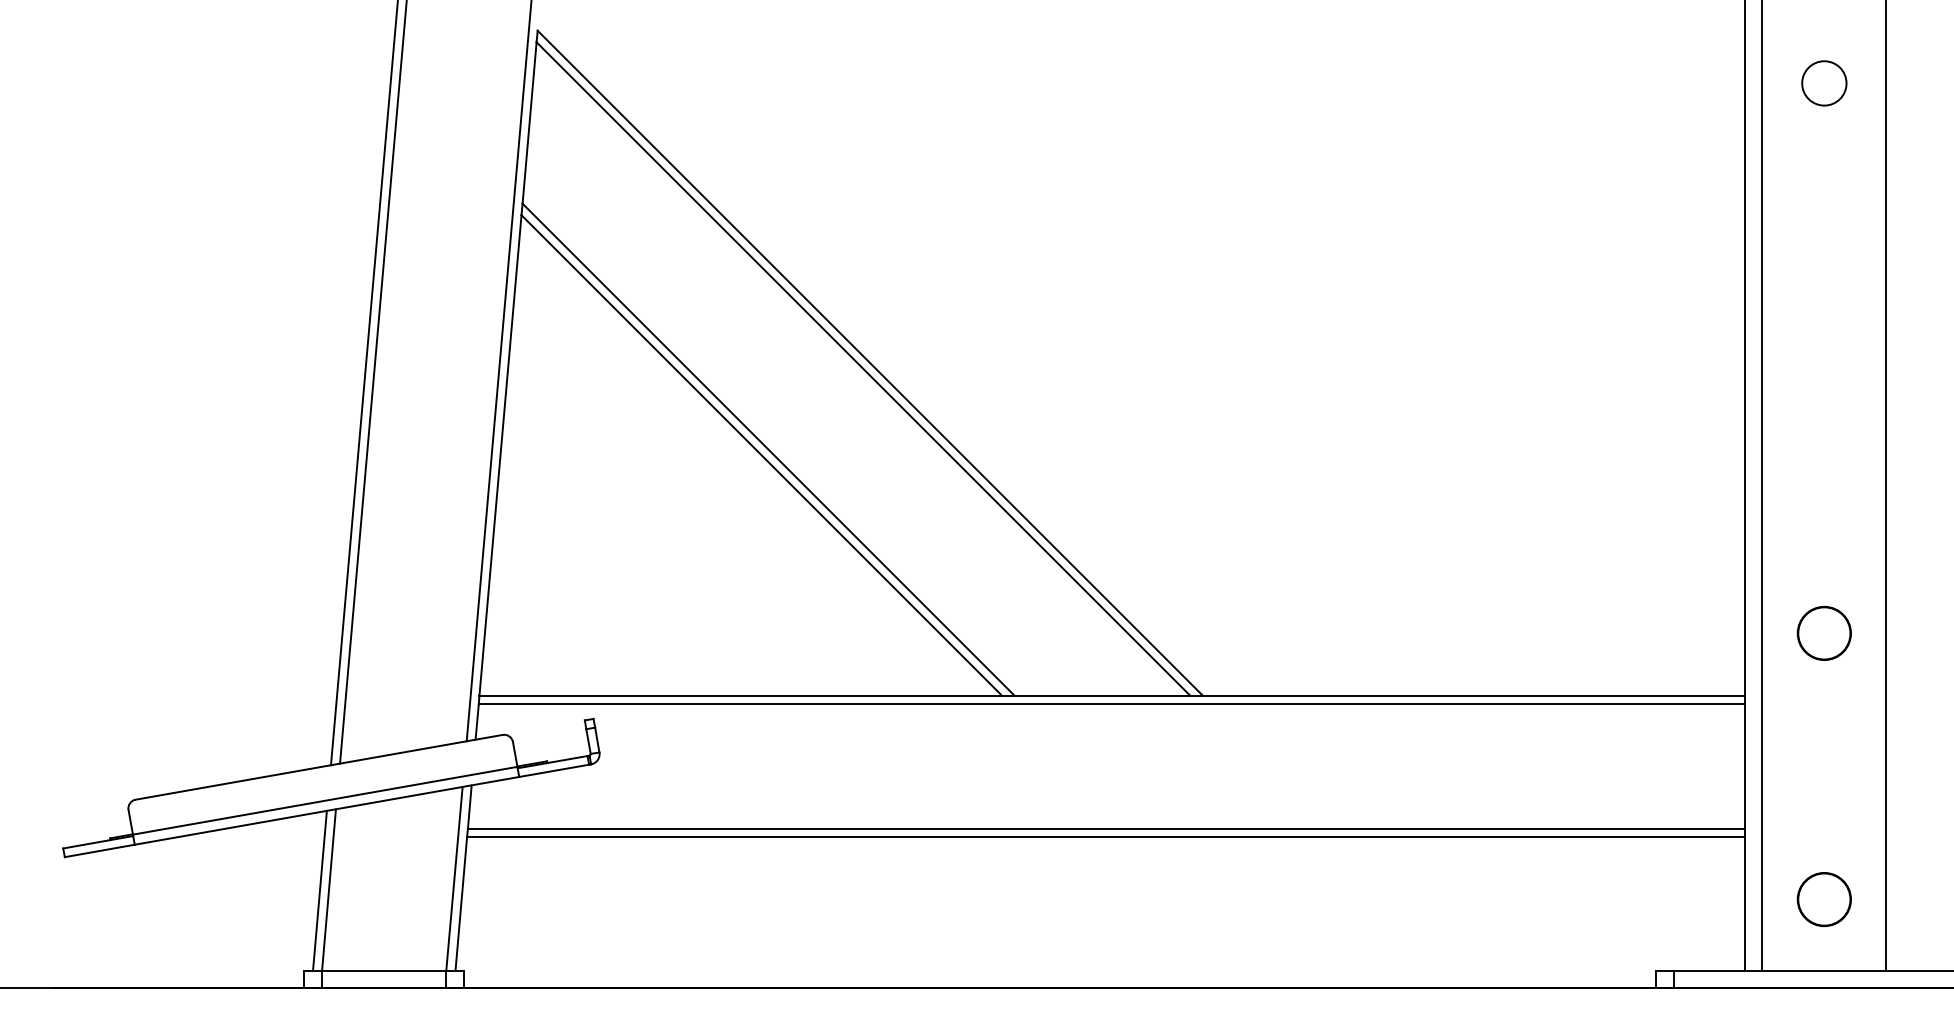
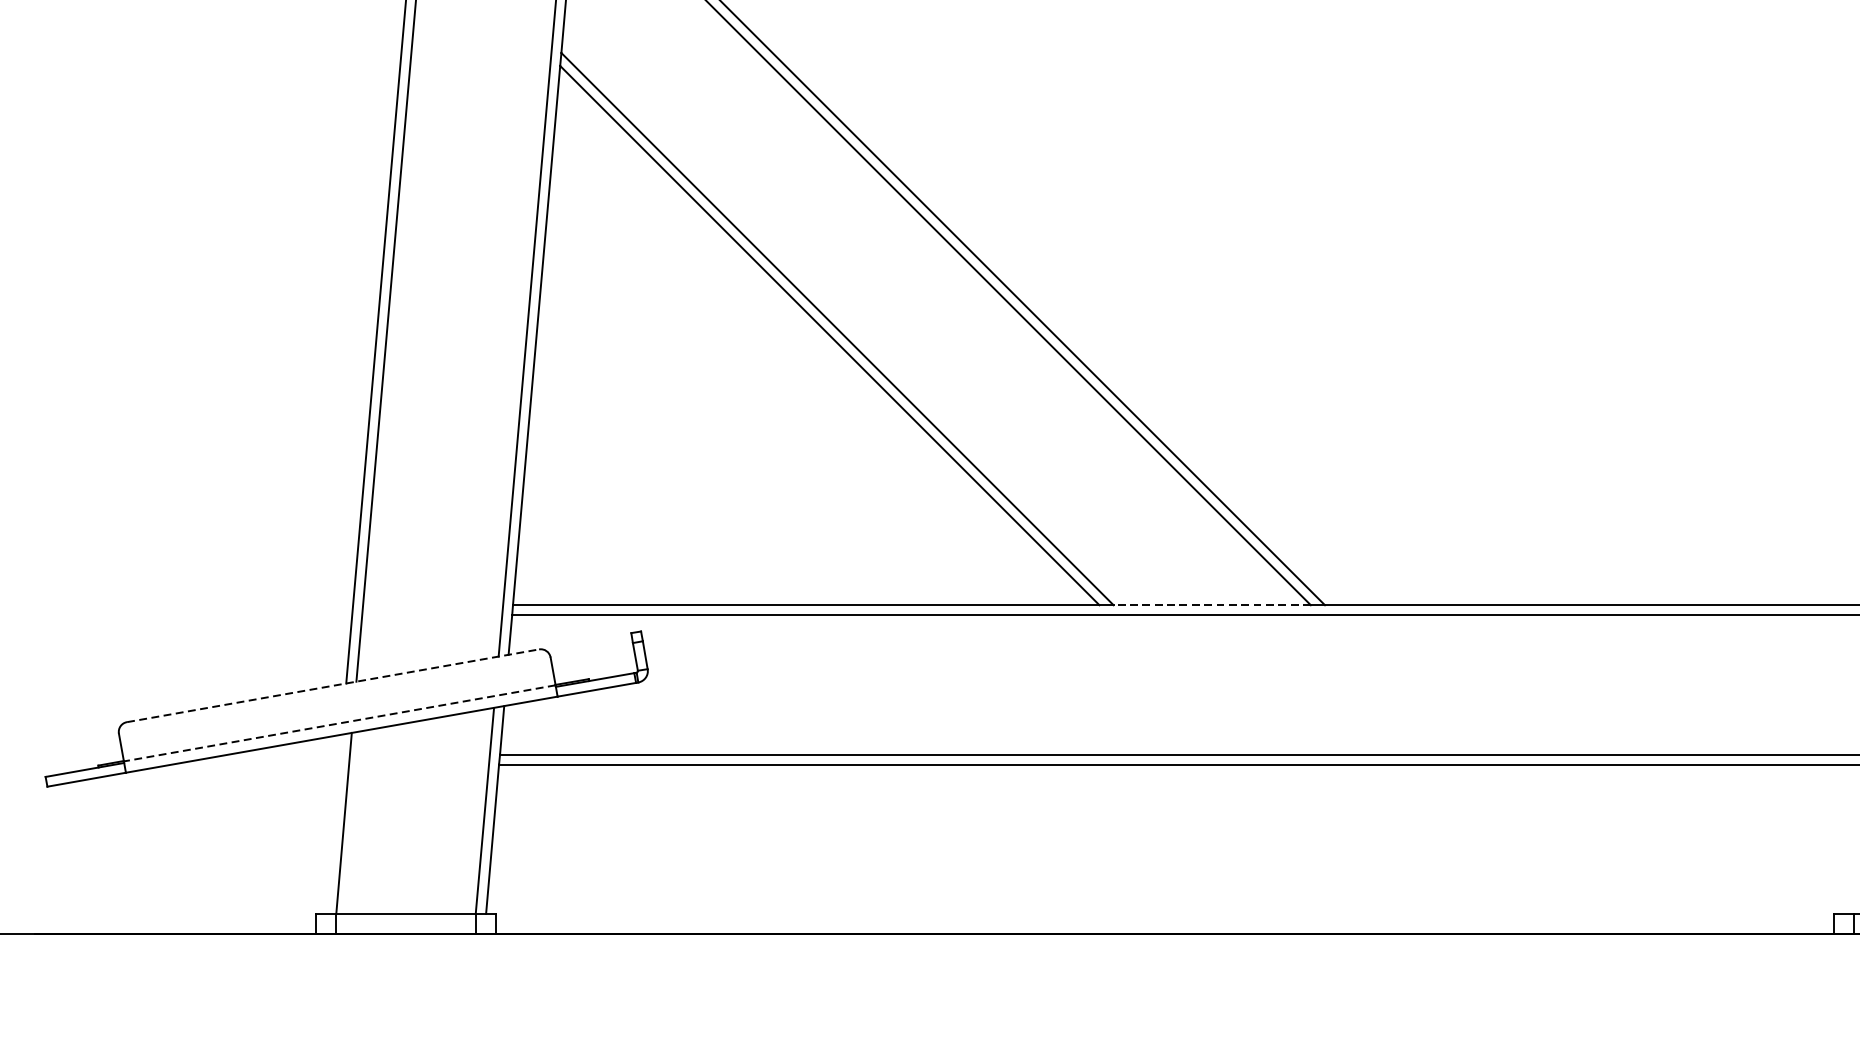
line: (1102, 695) -> (1212, 605), solid -> dashed
line: (319, 767) -> (333, 686), solid -> dashed
line: (324, 800) -> (338, 723), solid -> dashed
line: (319, 890) -> (333, 824), removed

